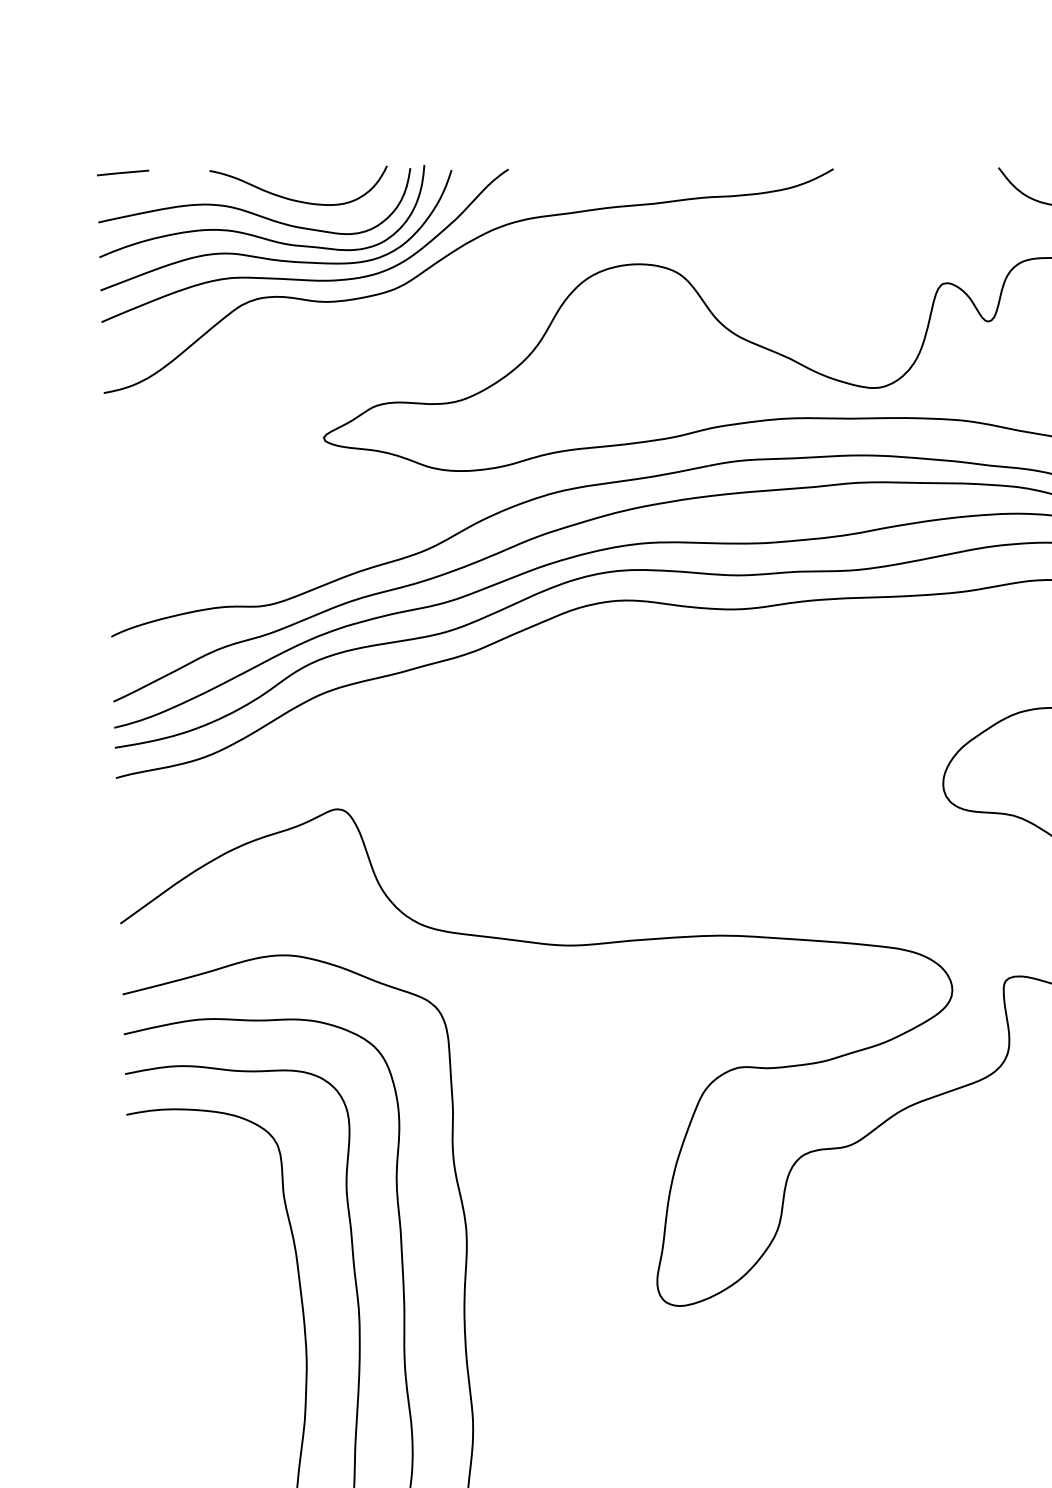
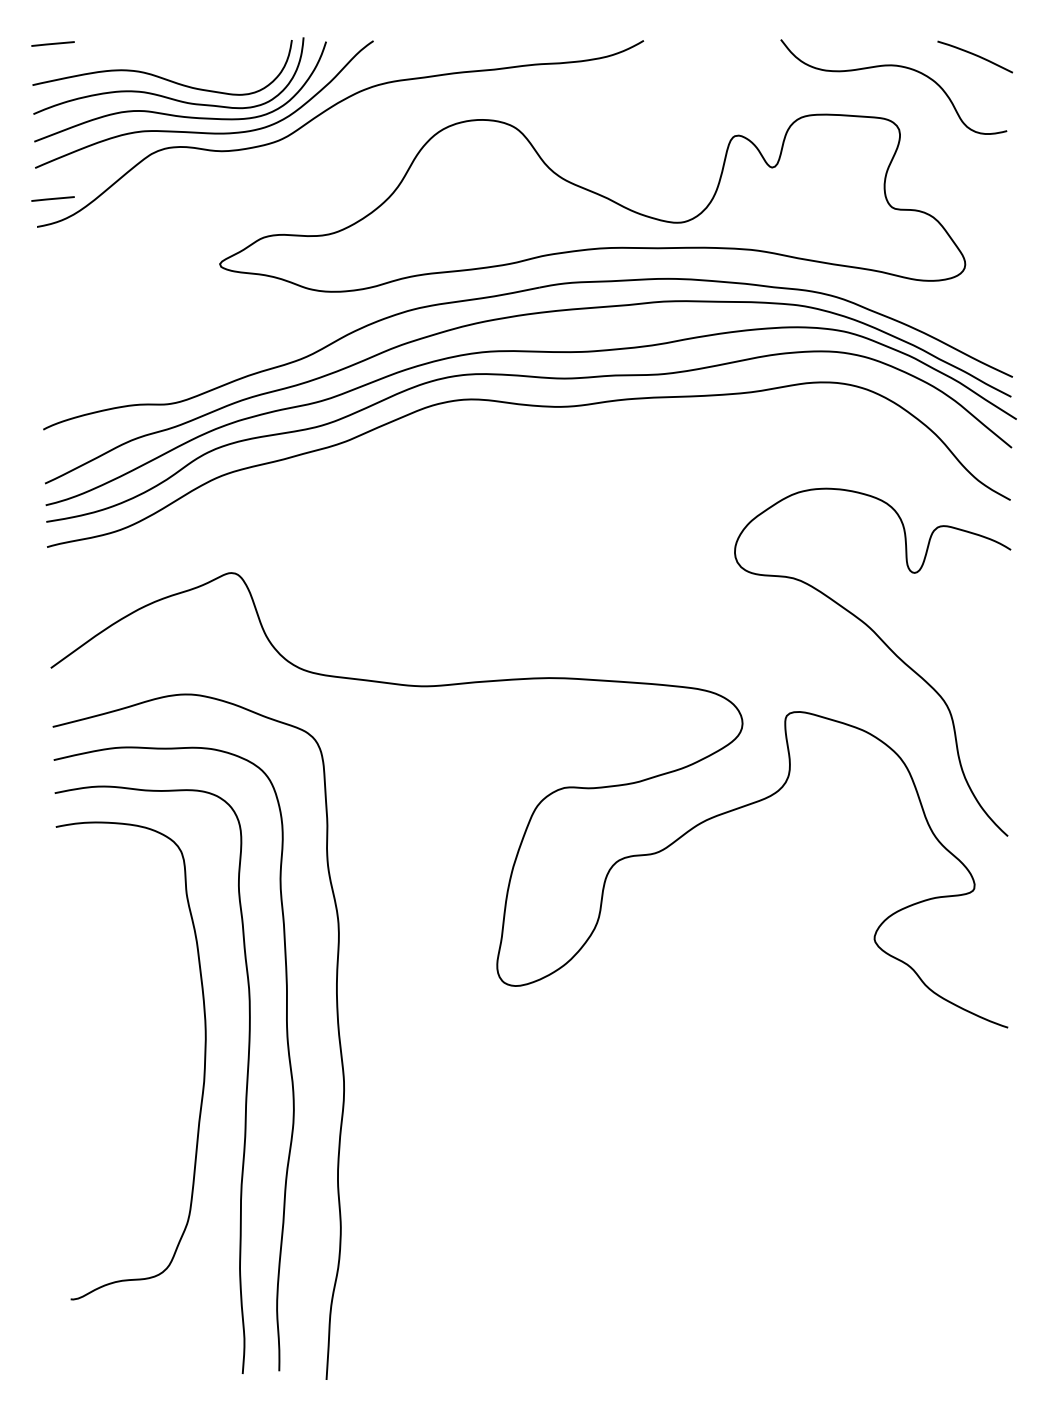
curve: (299, 200) -> (199, 66), removed
line: (122, 358) -> (52, 198), added

